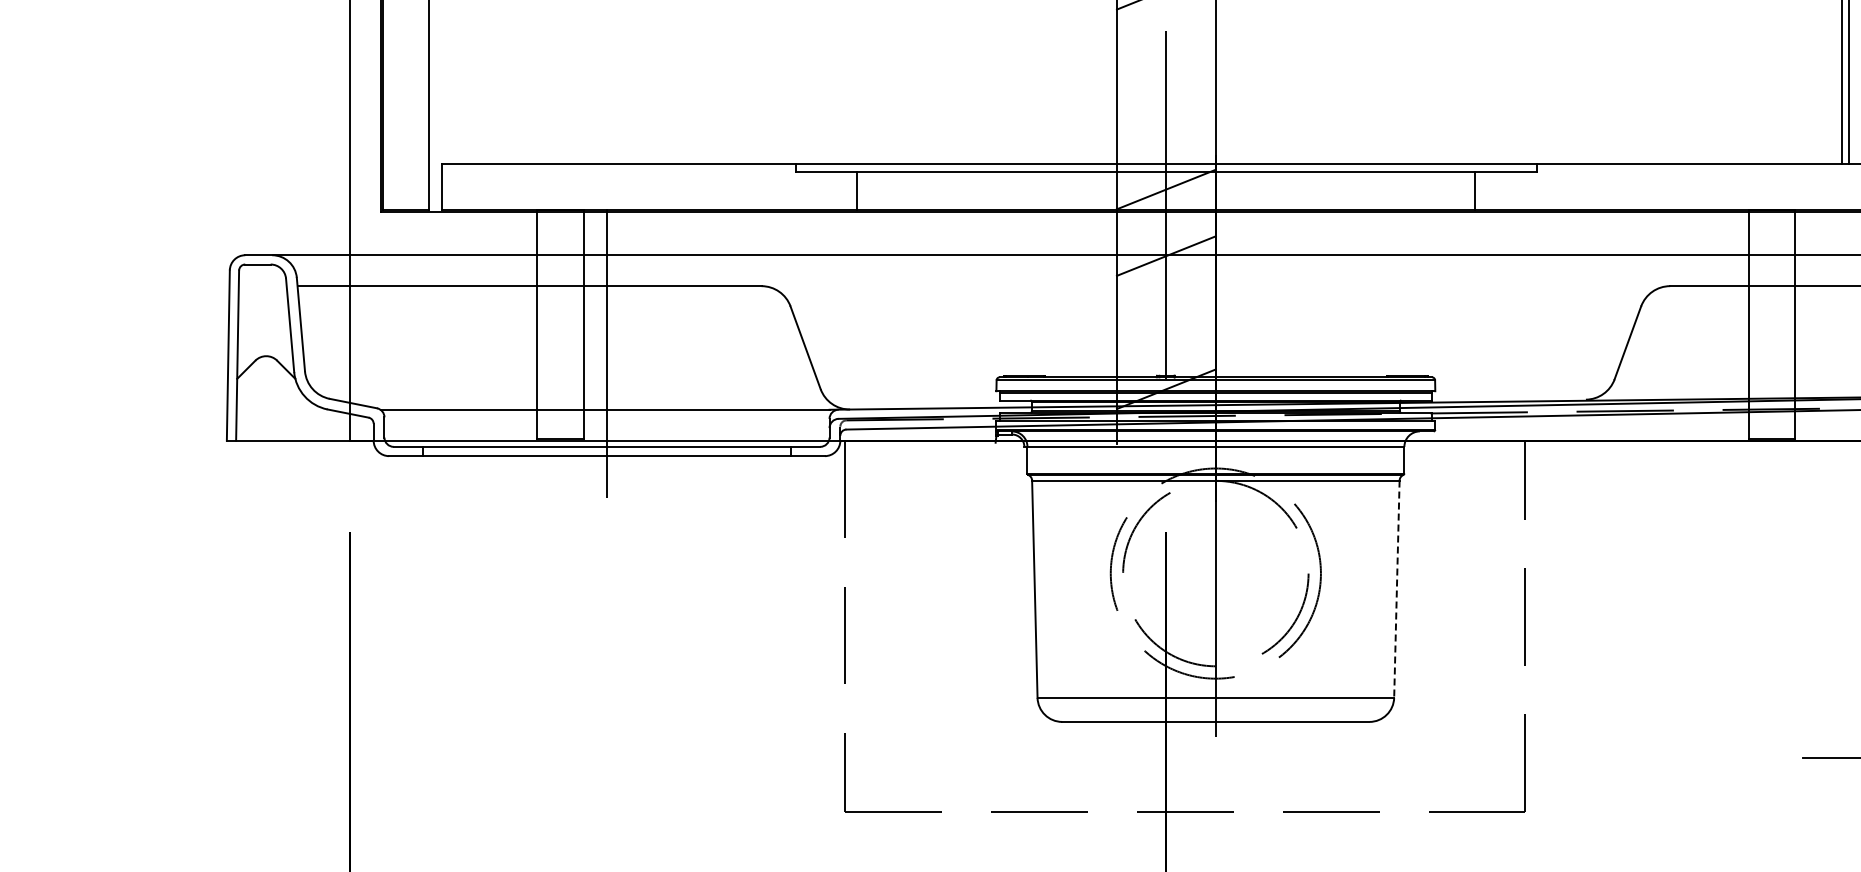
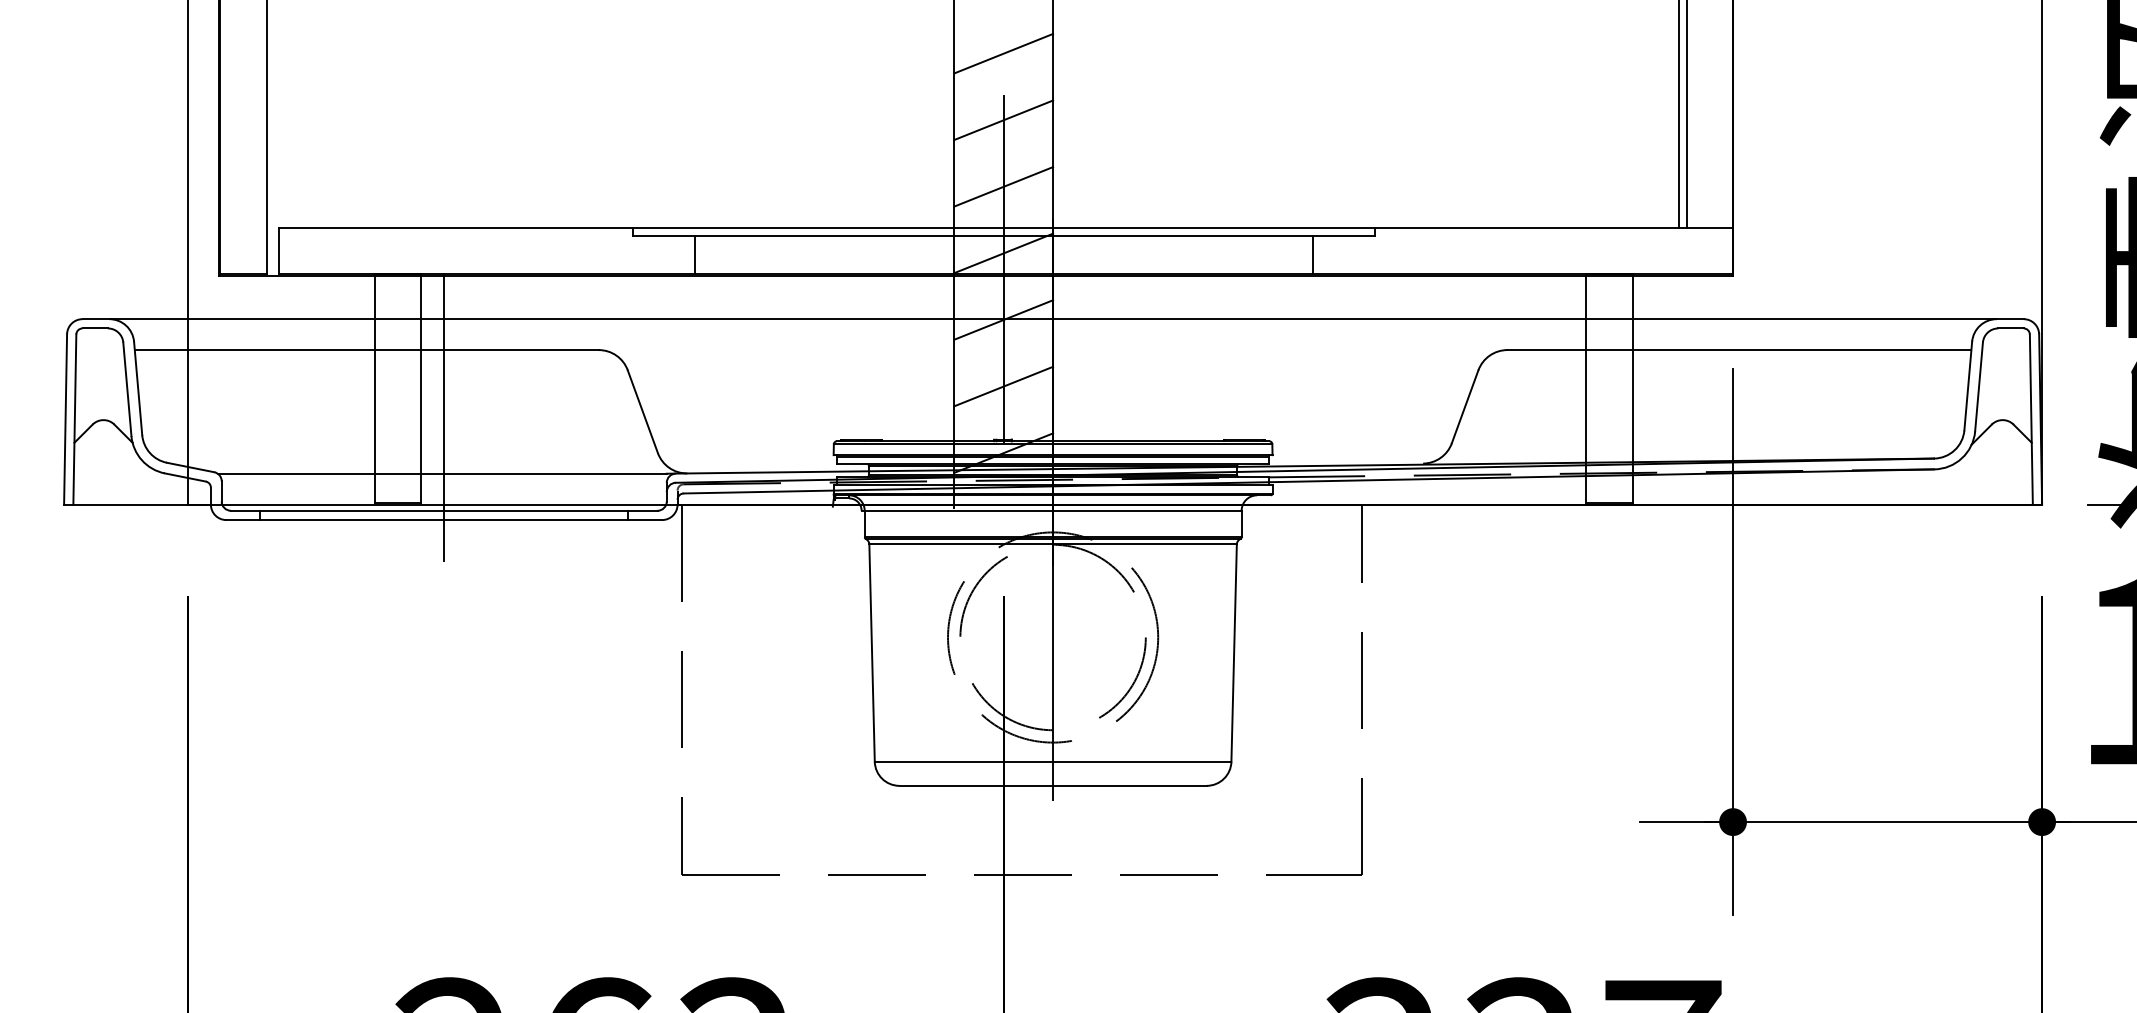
line: (1166, 56) -> (1003, 120), added
line: (1166, 122) -> (1003, 186), added
line: (1166, 322) -> (1003, 386), added
line: (1397, 589) -> (1234, 653), dashed -> solid

